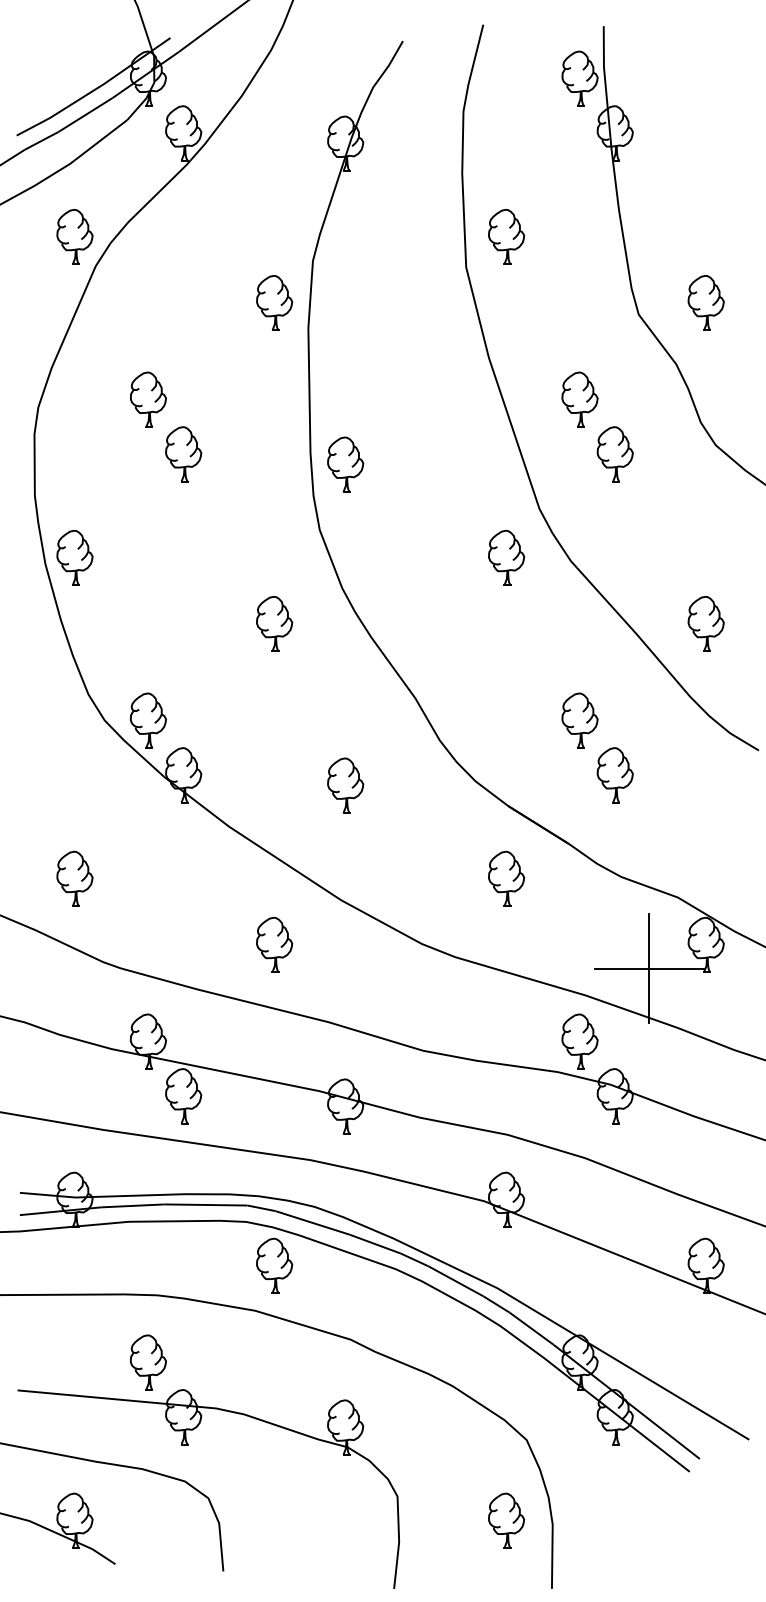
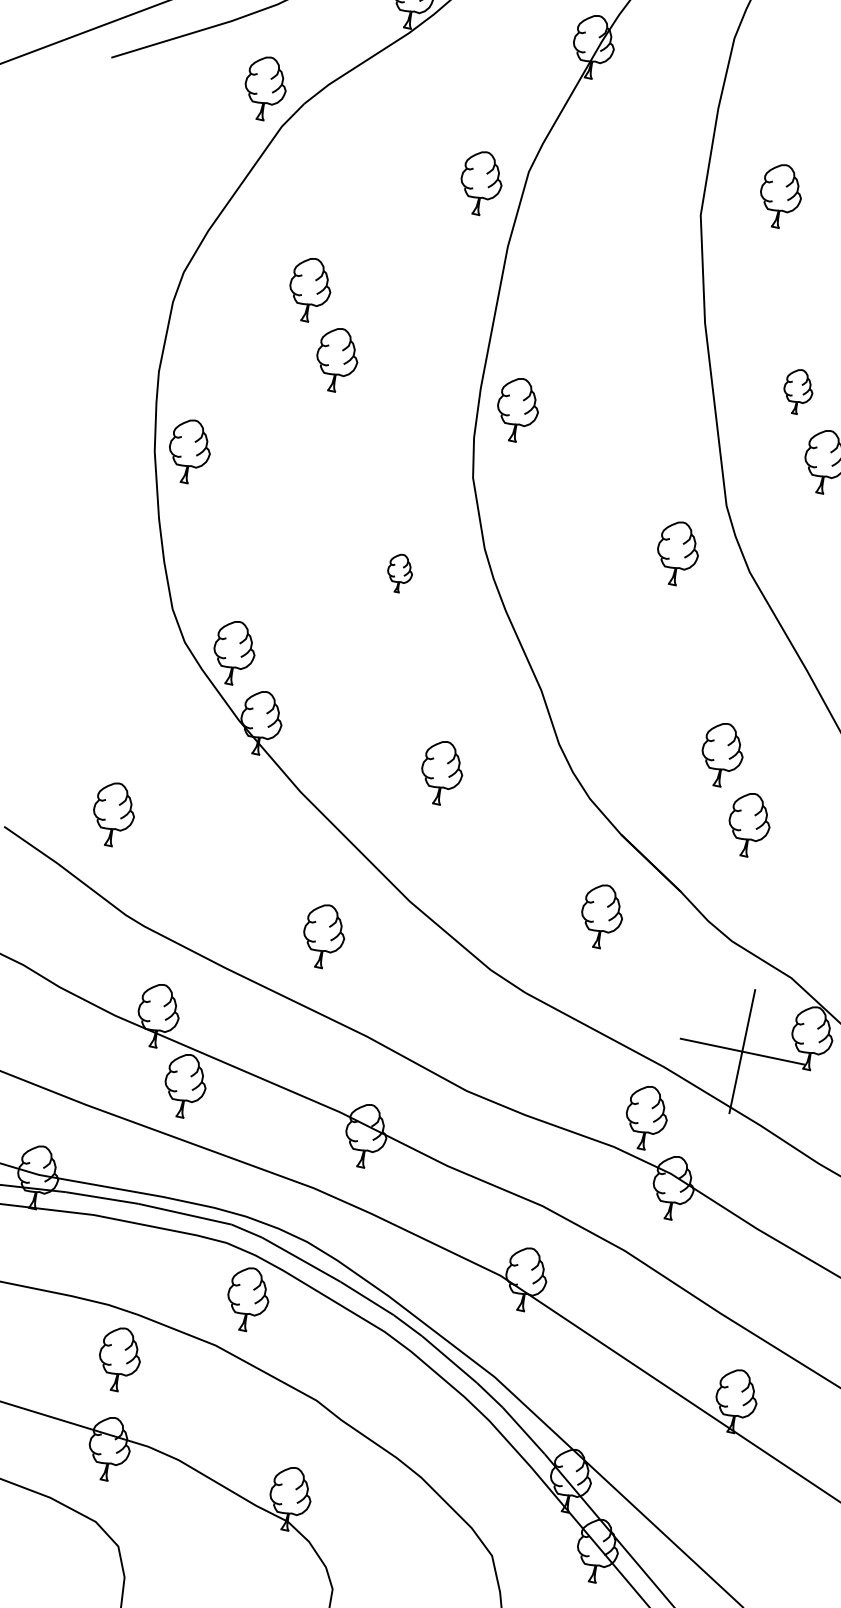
part: (506, 236) -> (780, 195), moved
part: (274, 302) -> (481, 182), moved
part: (579, 399) -> (797, 391), size x0.7
part: (274, 623) -> (399, 572), size x0.6
part: (148, 1362) -> (119, 1359), moved

